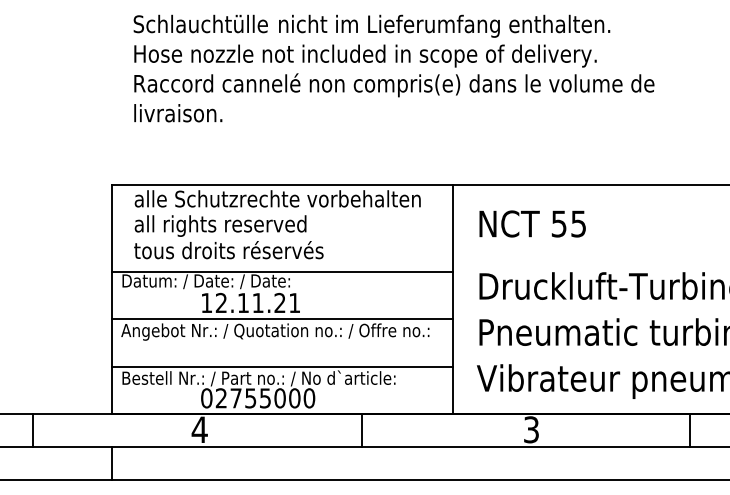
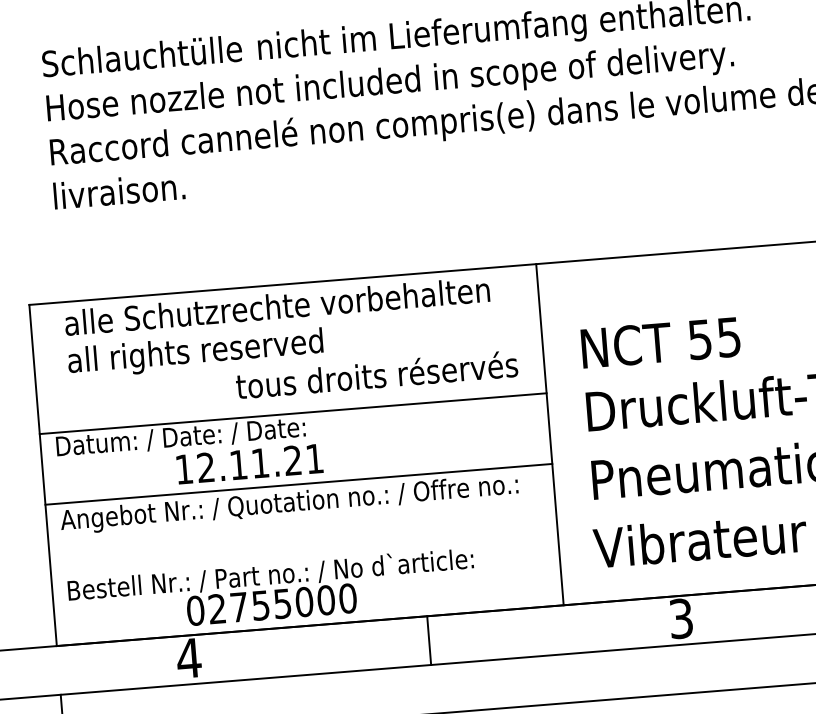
text: (532, 223) -> (660, 342), moved
text: (228, 250) -> (376, 375), moved
line: (282, 366) -> (304, 554), removed

